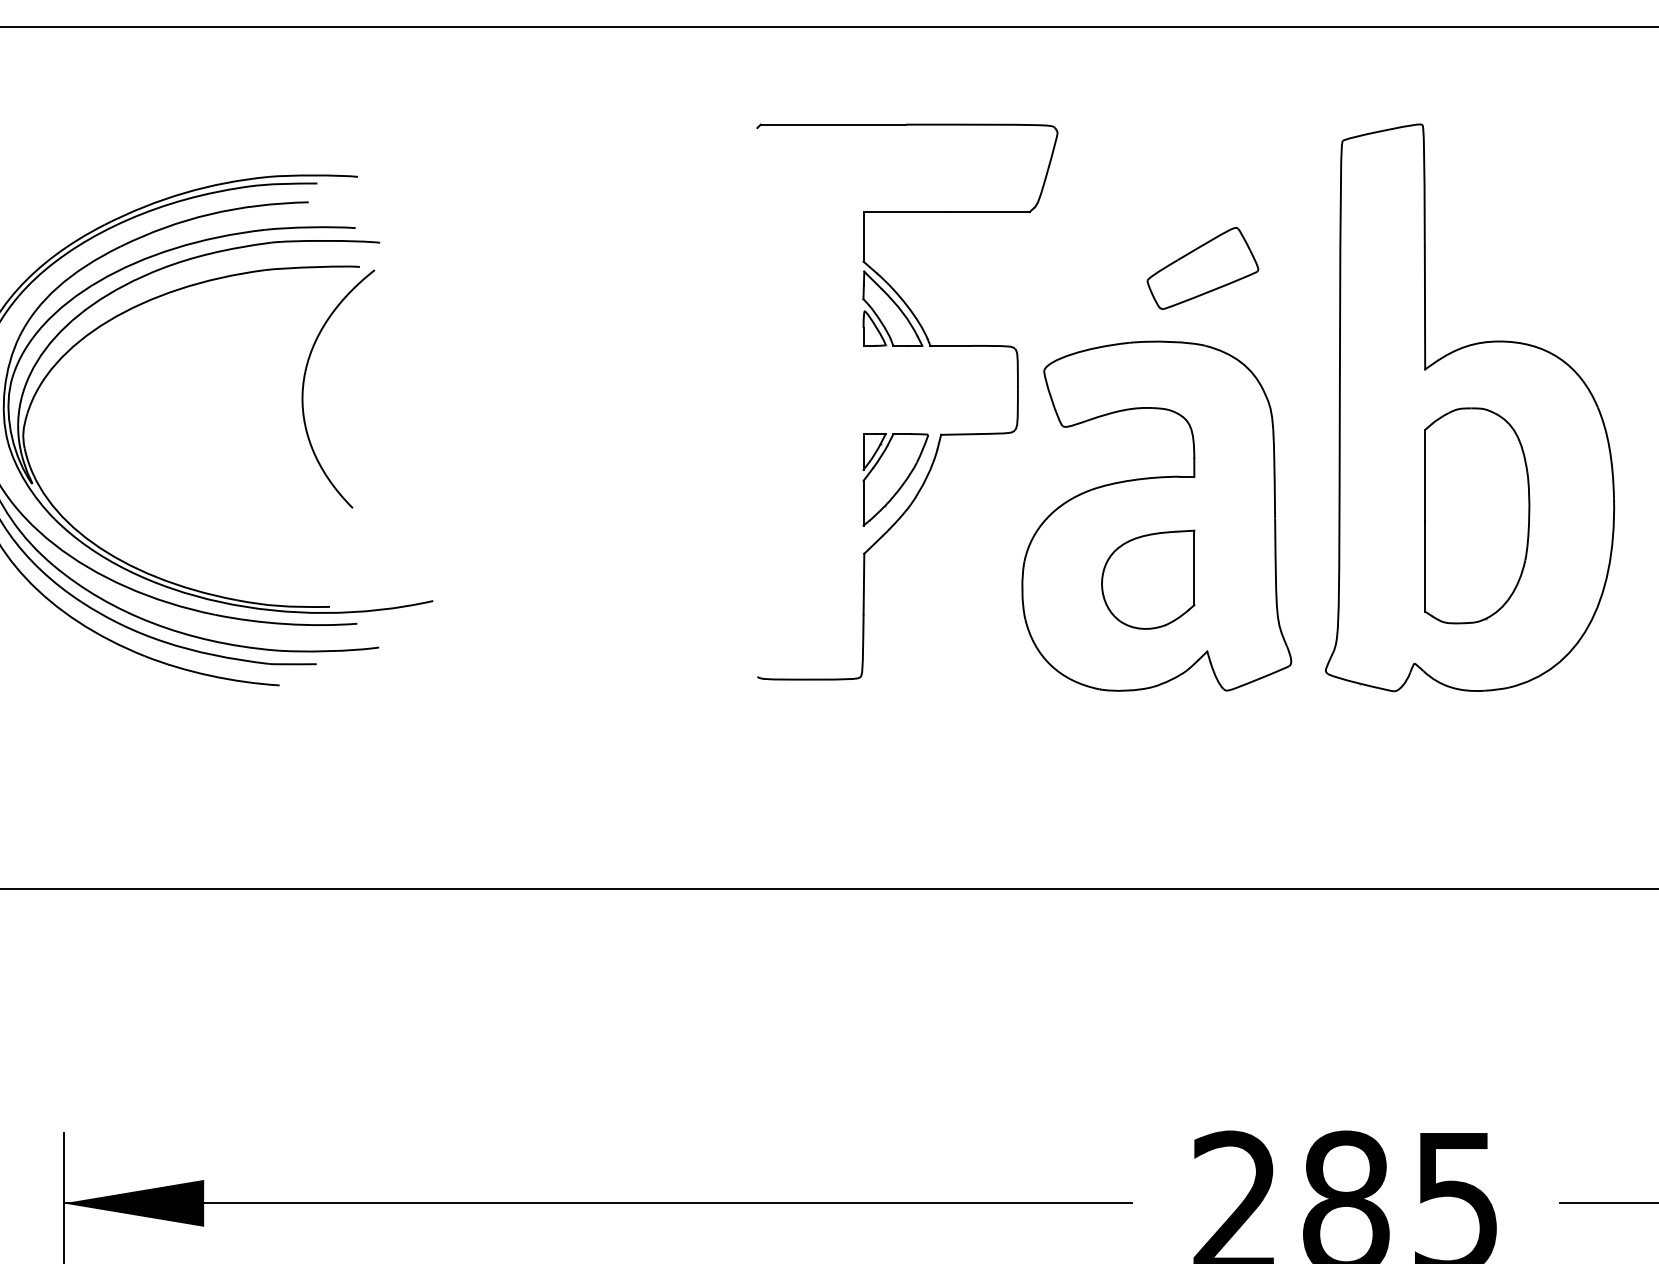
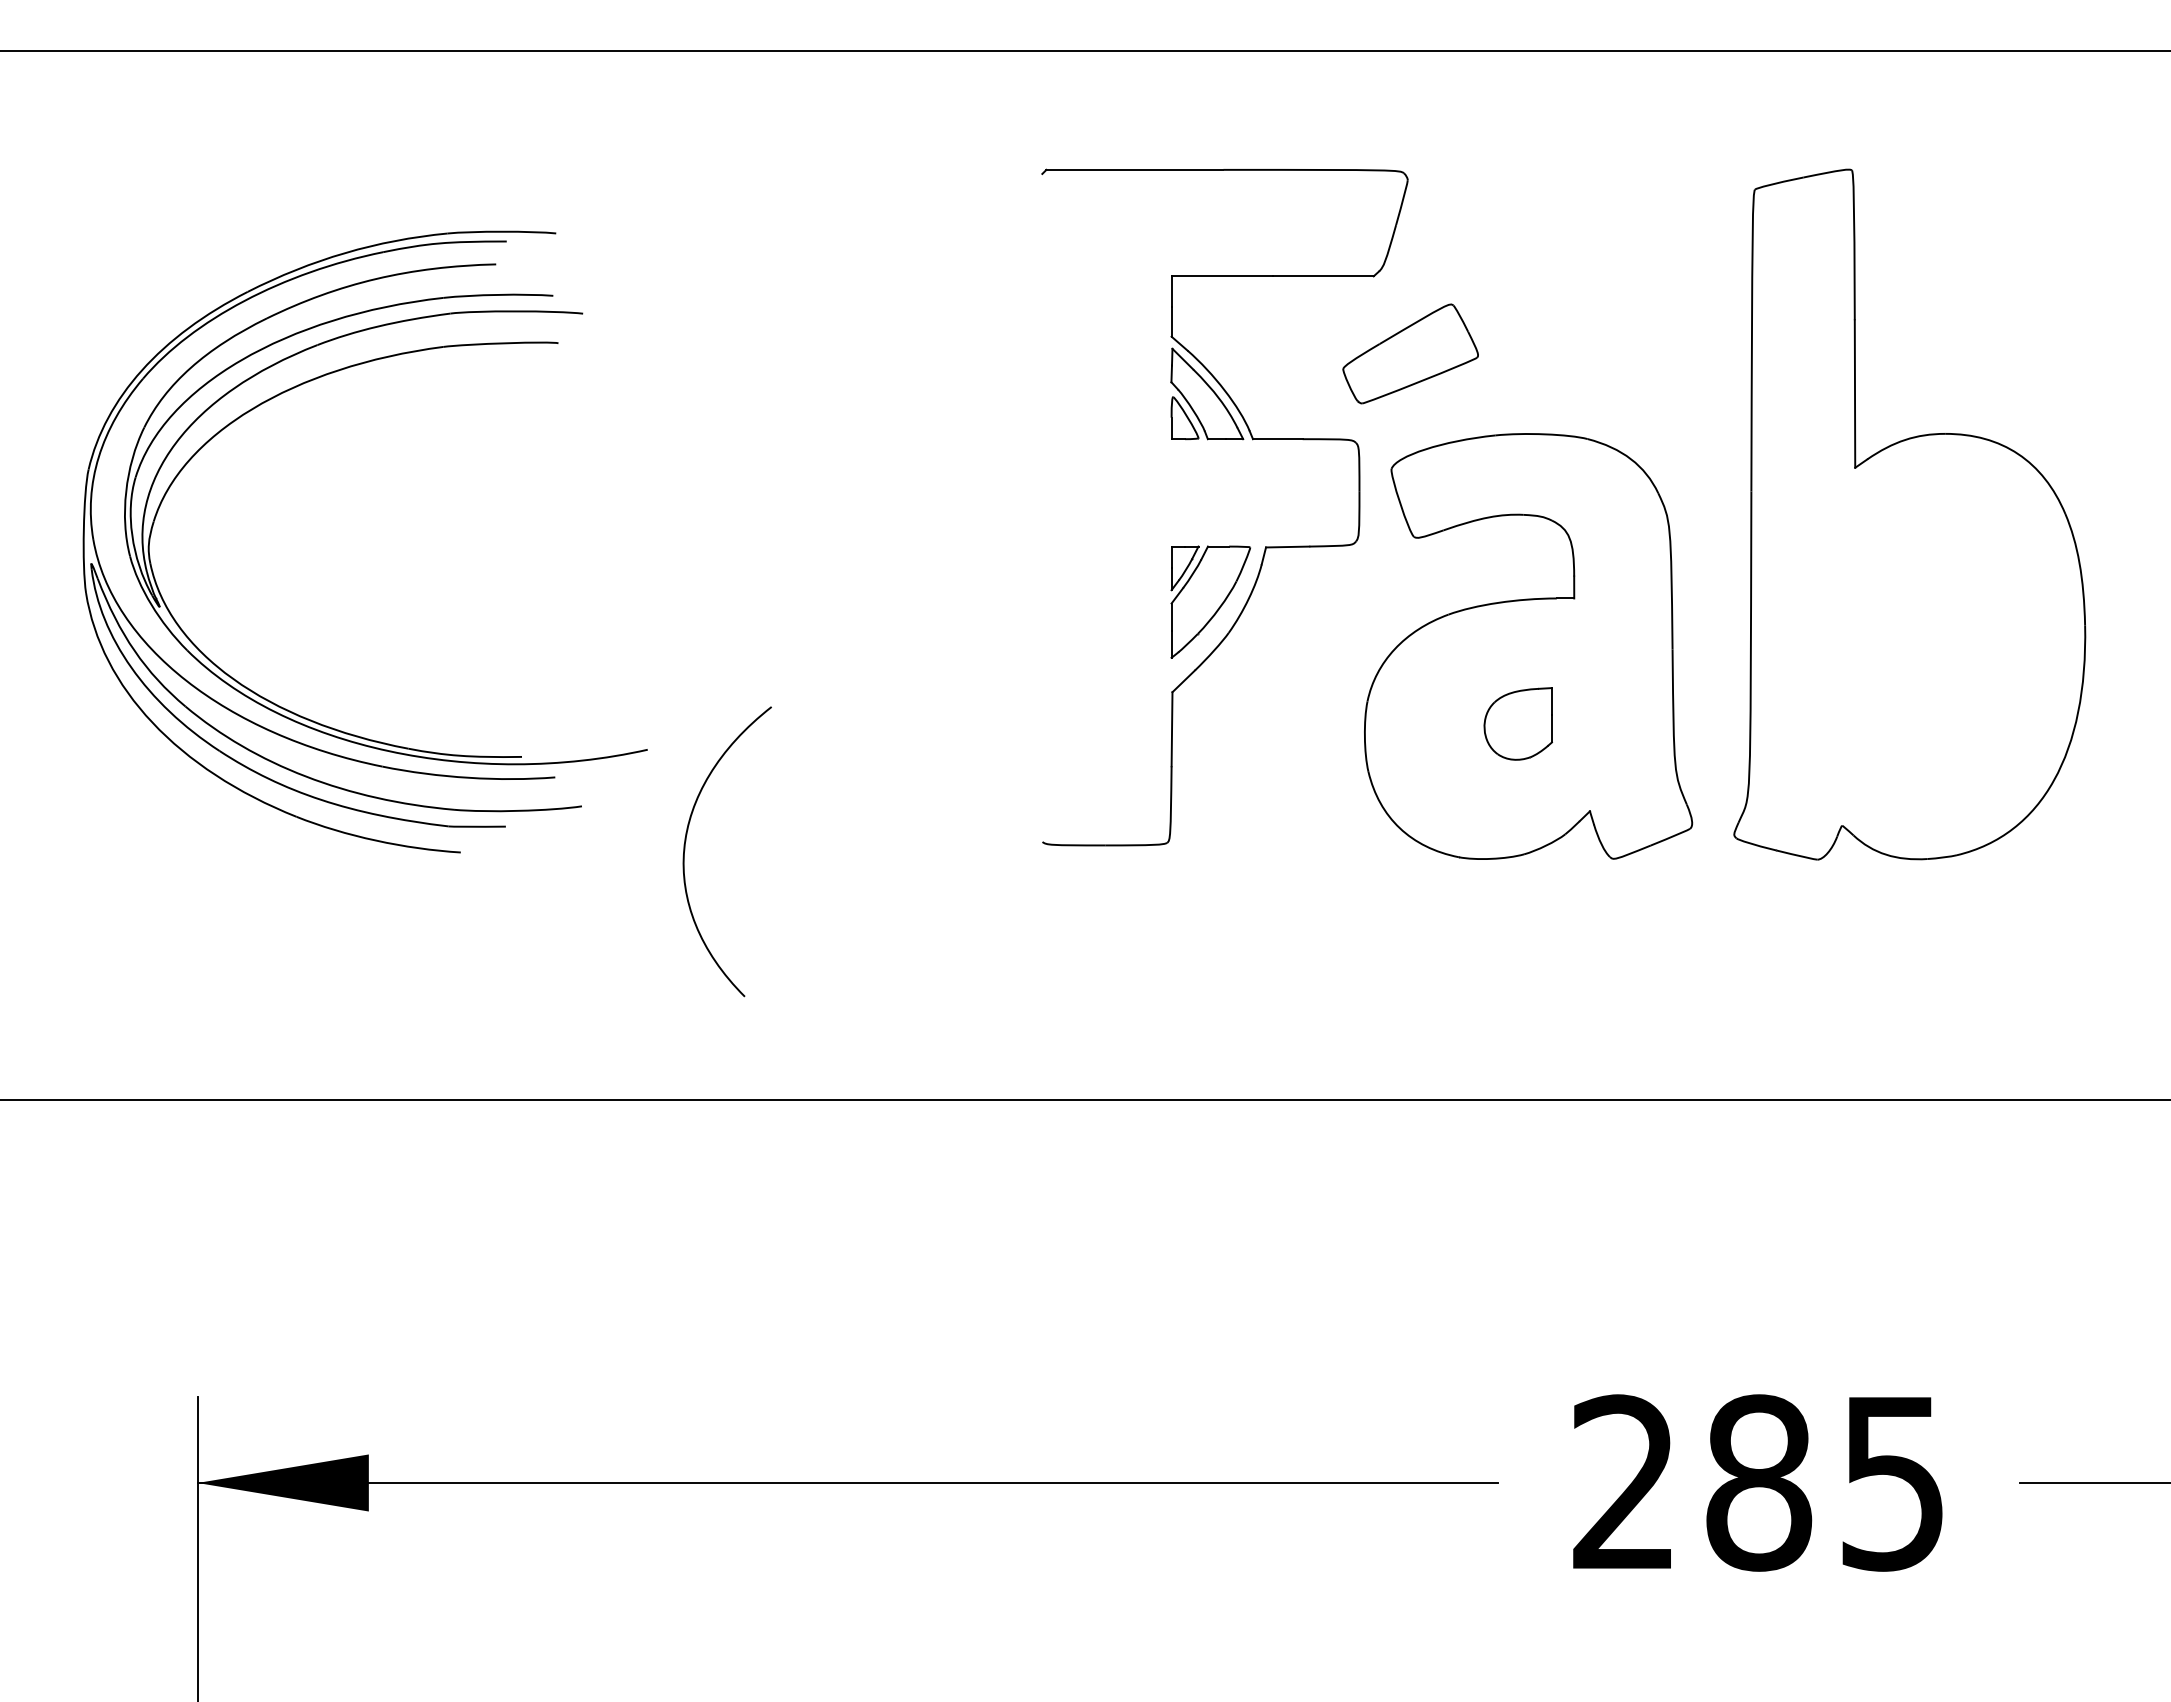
part: (1202, 268) -> (1410, 353), moved
curve: (304, 388) -> (685, 850), moved
part: (1477, 515) -> (1918, 645), removed
part: (1148, 579) -> (1518, 723), size x0.6

